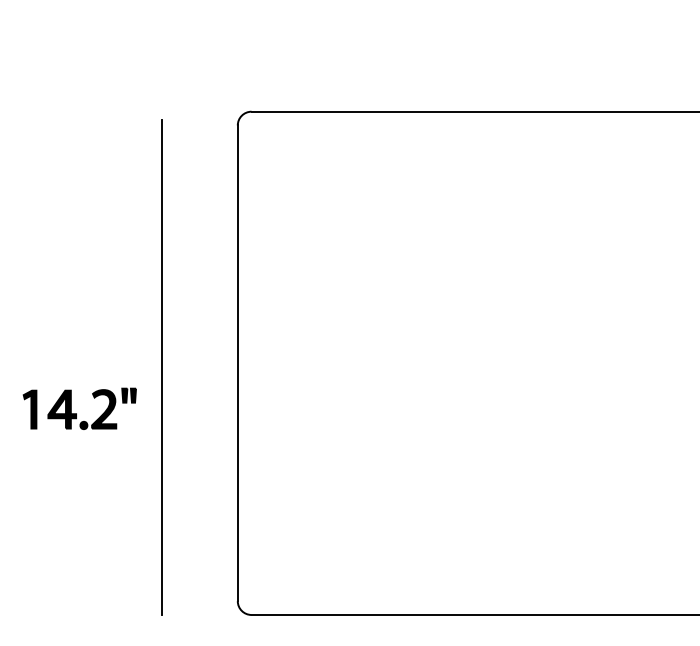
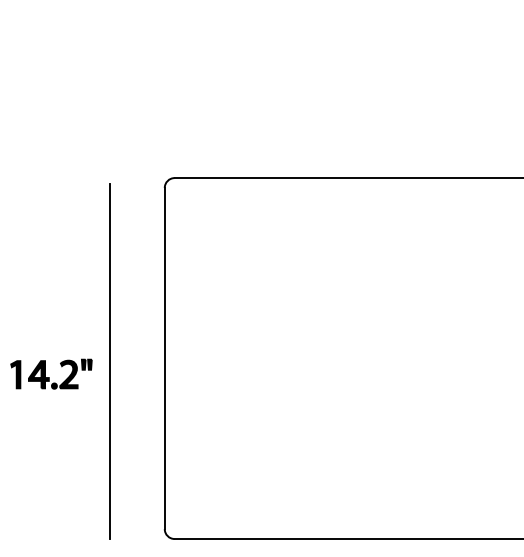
part: (79, 407) -> (51, 373), moved

